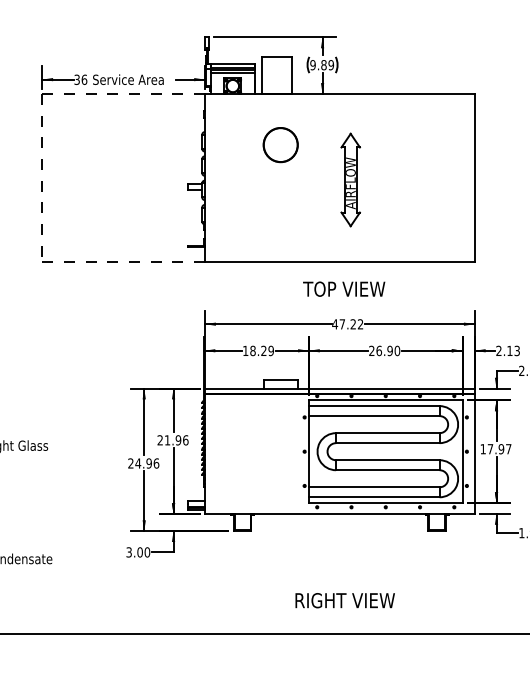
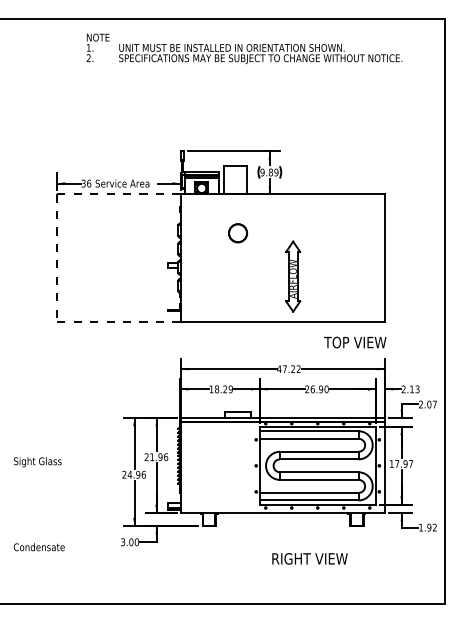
circle: (279, 145) -> (237, 233), size x0.7
part: (351, 179) -> (293, 276), moved
text: (344, 289) -> (355, 342), moved
text: (344, 600) -> (309, 558), moved

